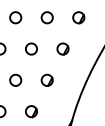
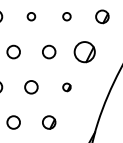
circle: (15, 17) -> (31, 16), size x0.6
circle: (46, 17) -> (66, 16), size x0.6
part: (62, 48) -> (84, 51), size x1.6
part: (46, 80) -> (66, 87), size x0.6

